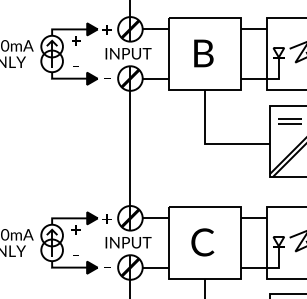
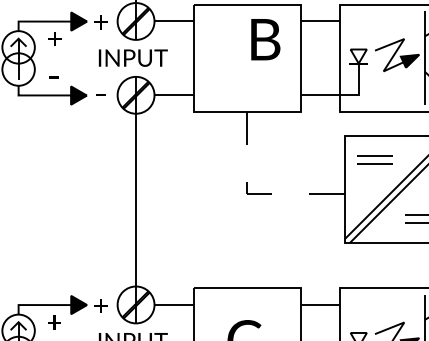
text: (203, 53) -> (265, 39), moved
line: (209, 144) -> (254, 194), solid -> dashed

